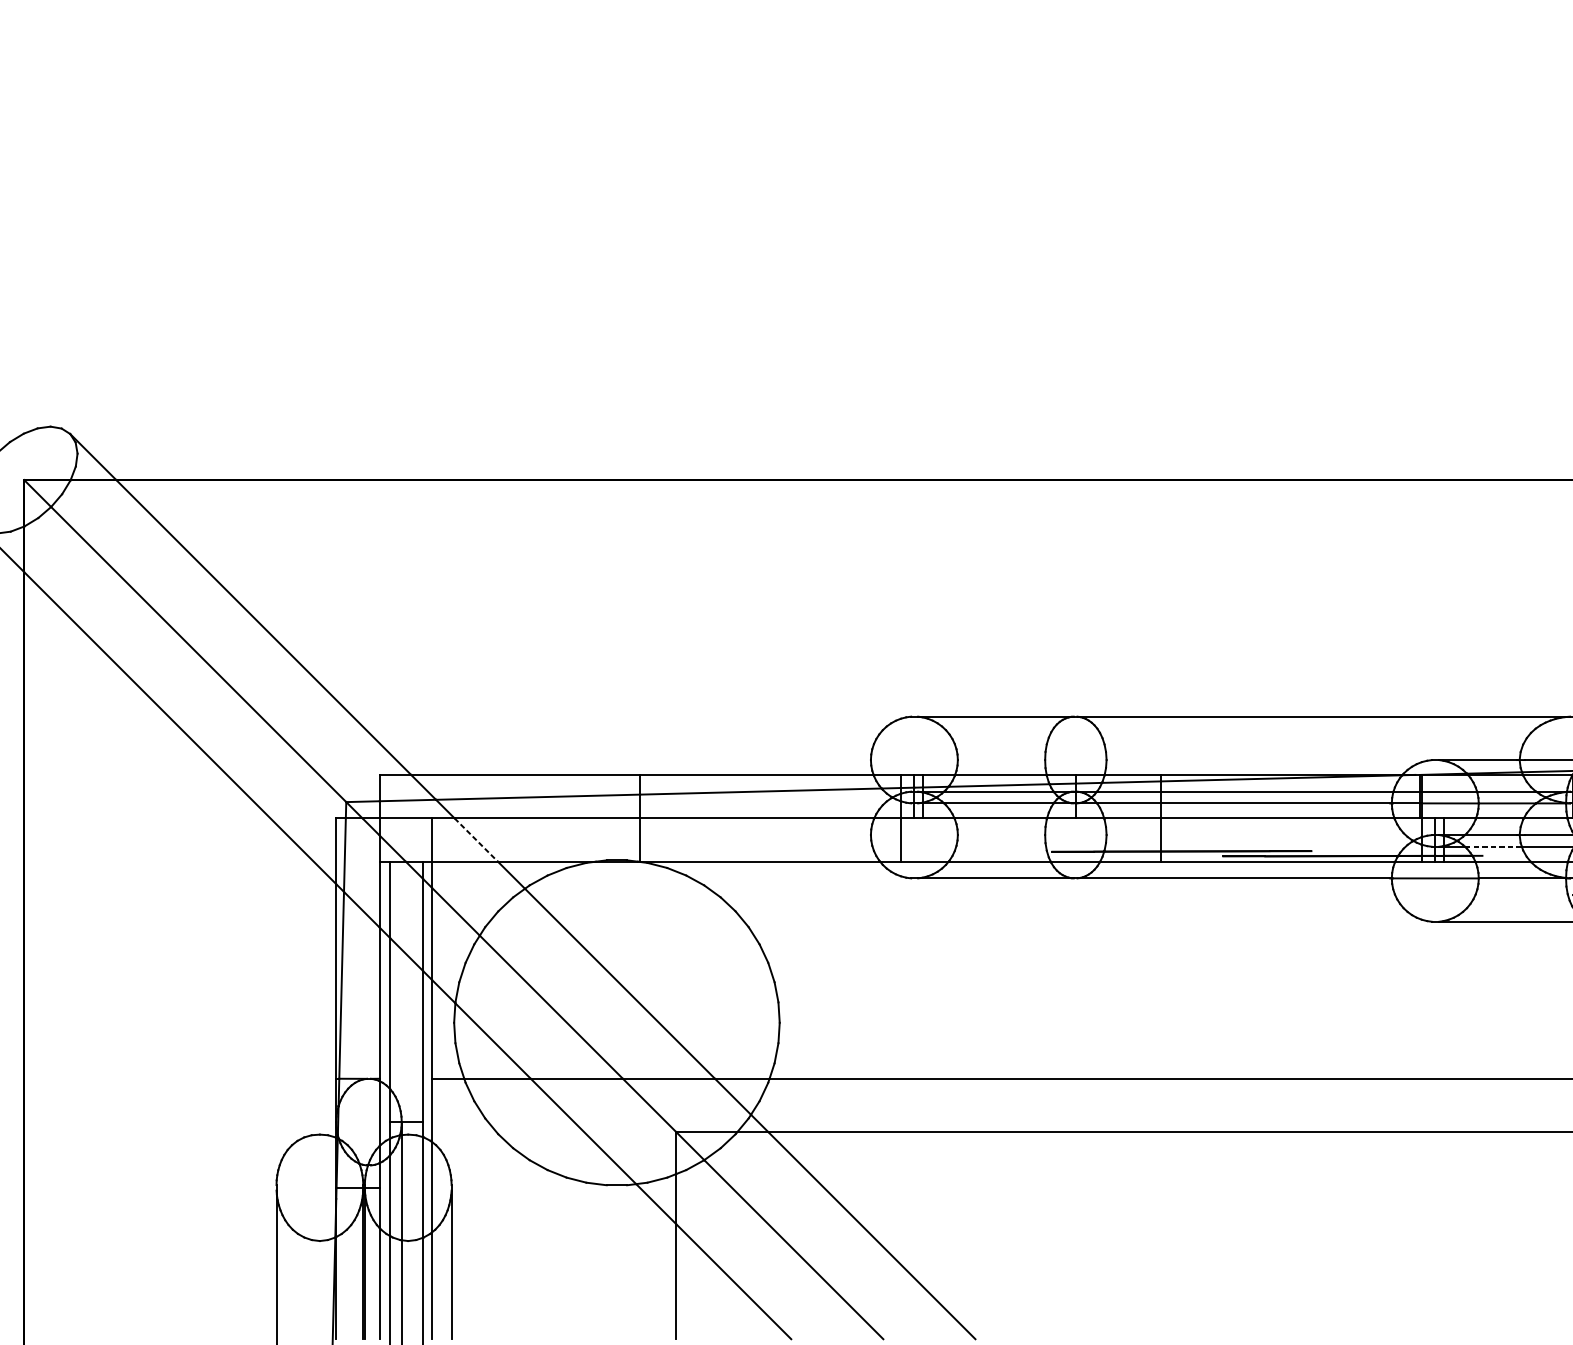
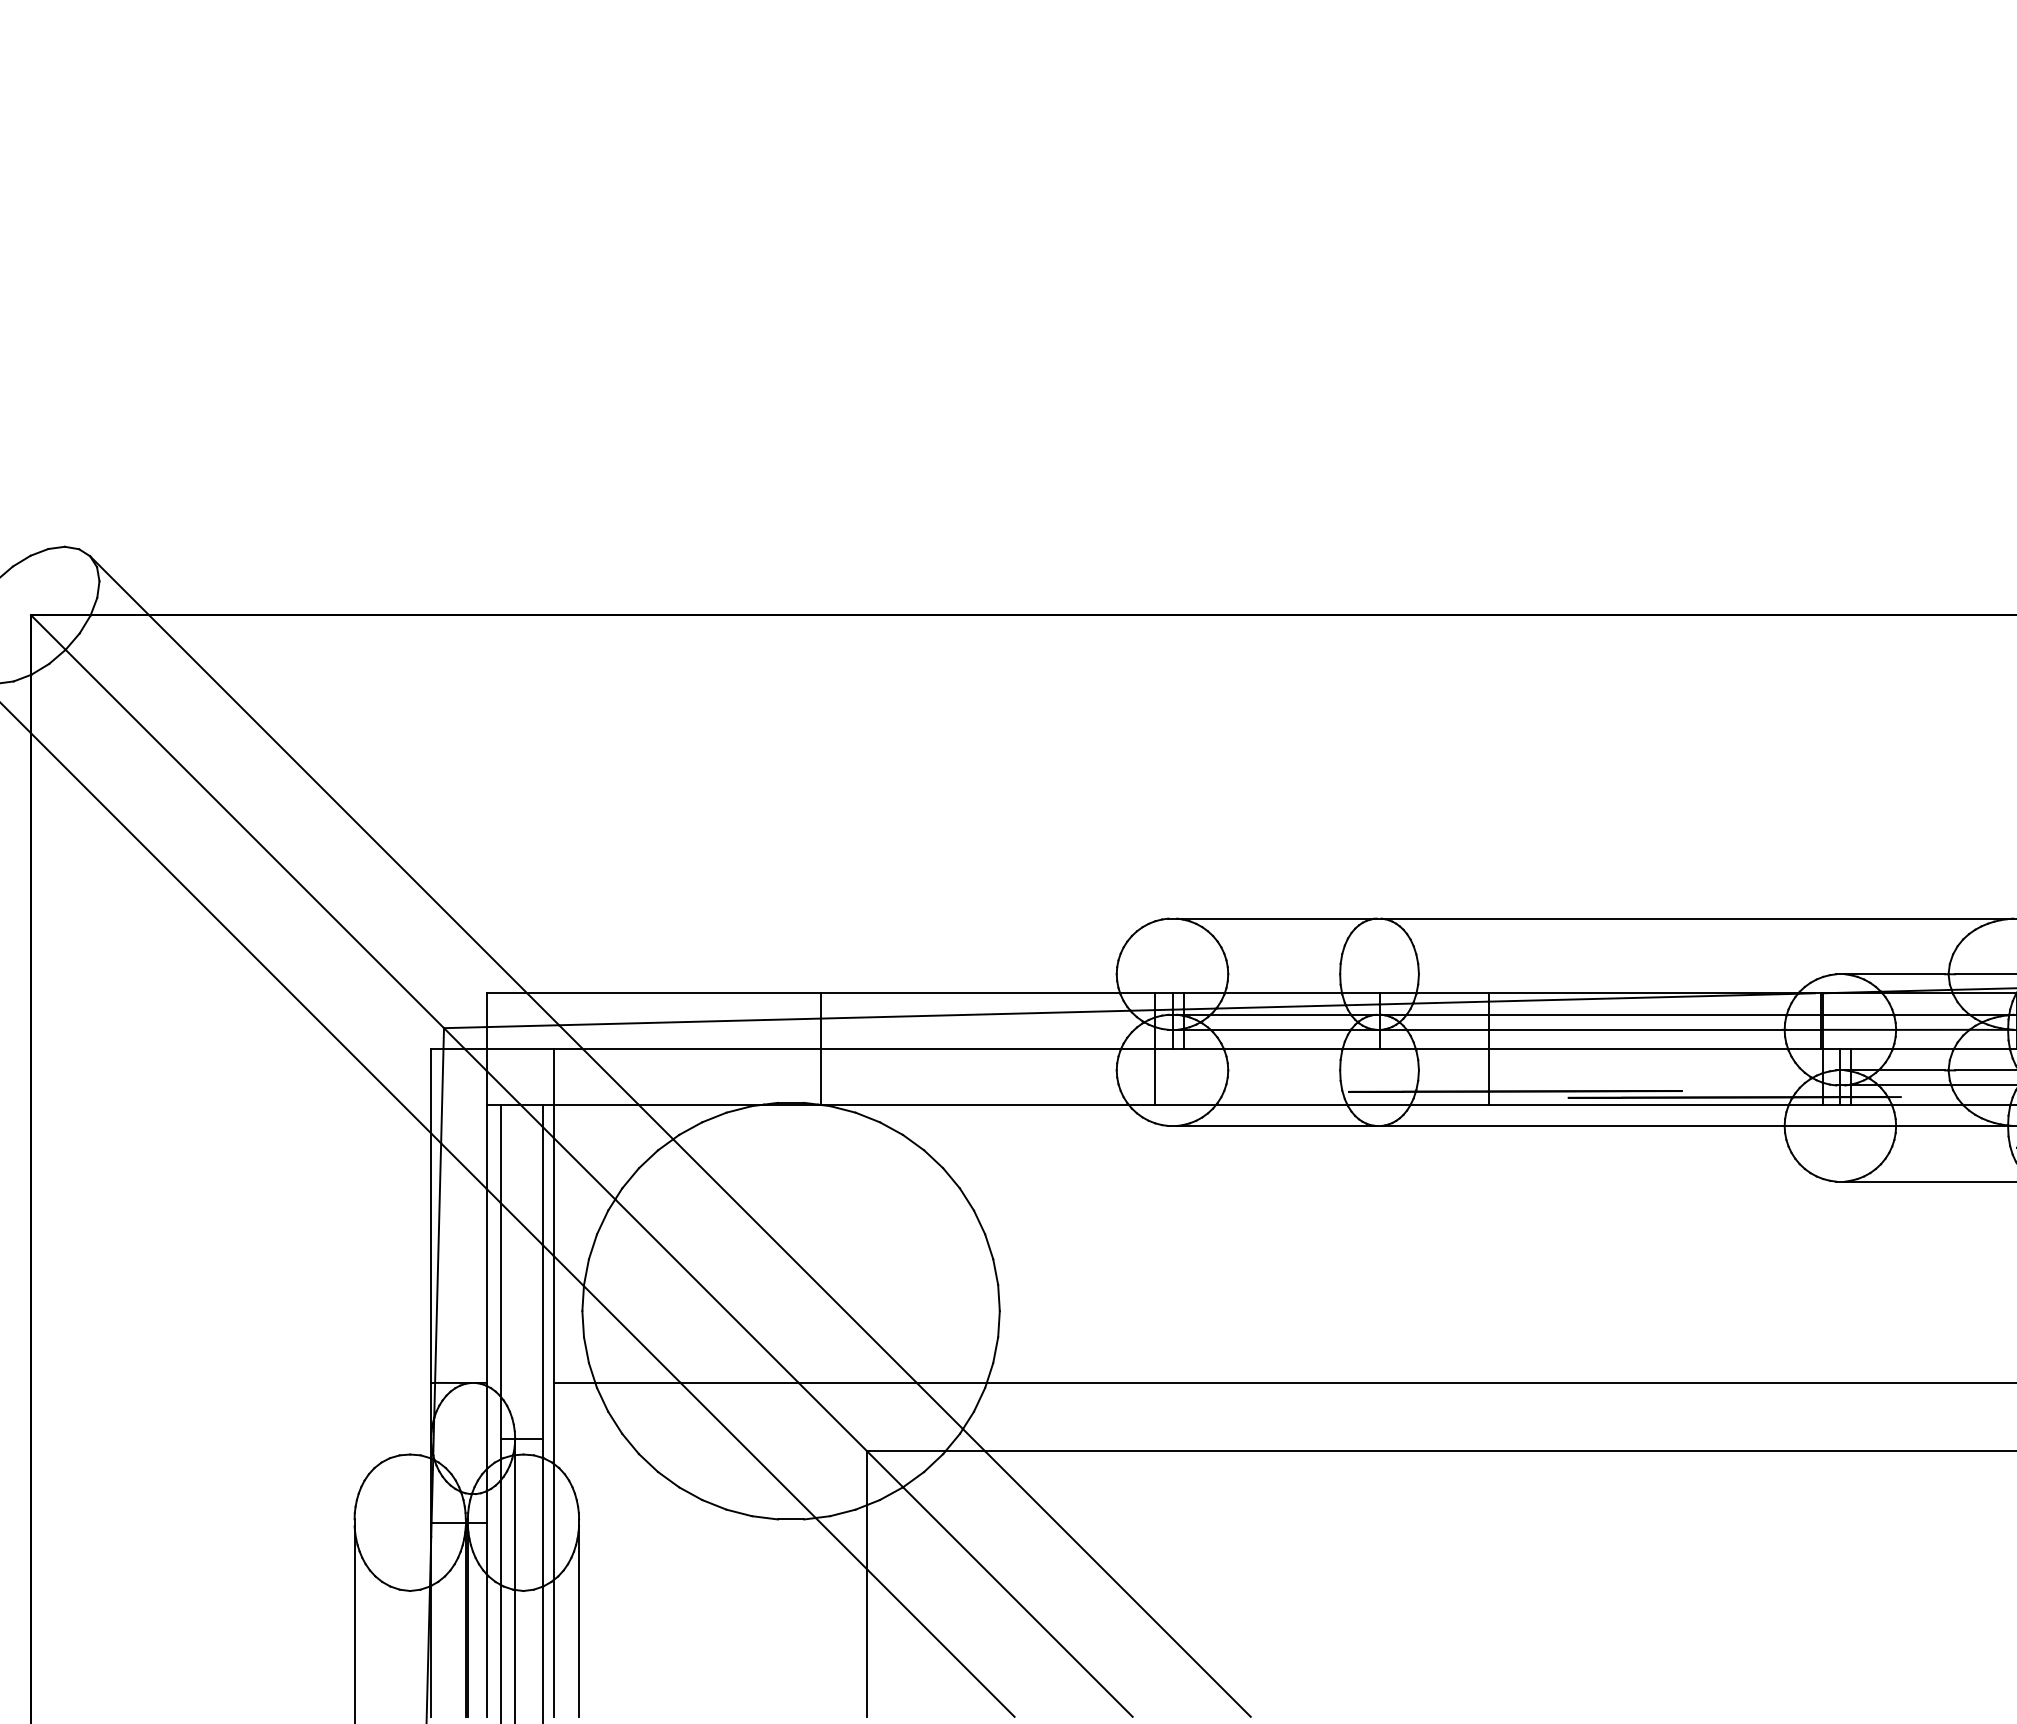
line: (476, 840) -> (611, 1077), dashed -> solid
line: (1493, 846) -> (1914, 1085), dashed -> solid

